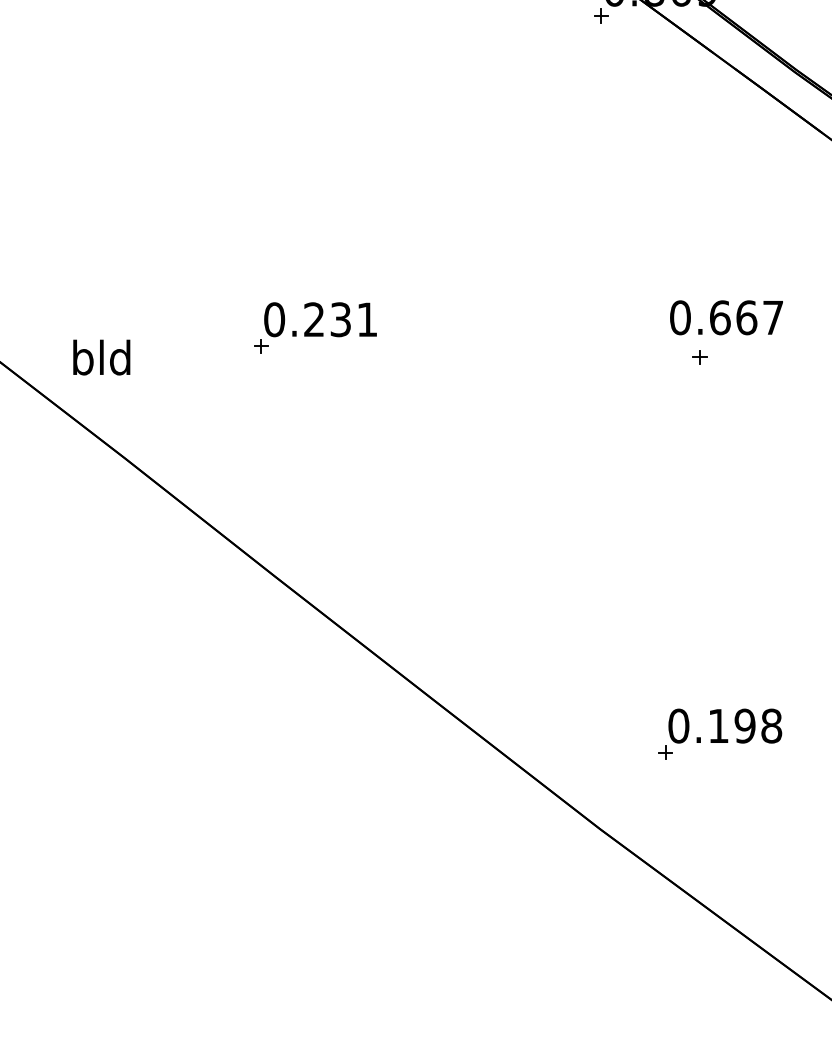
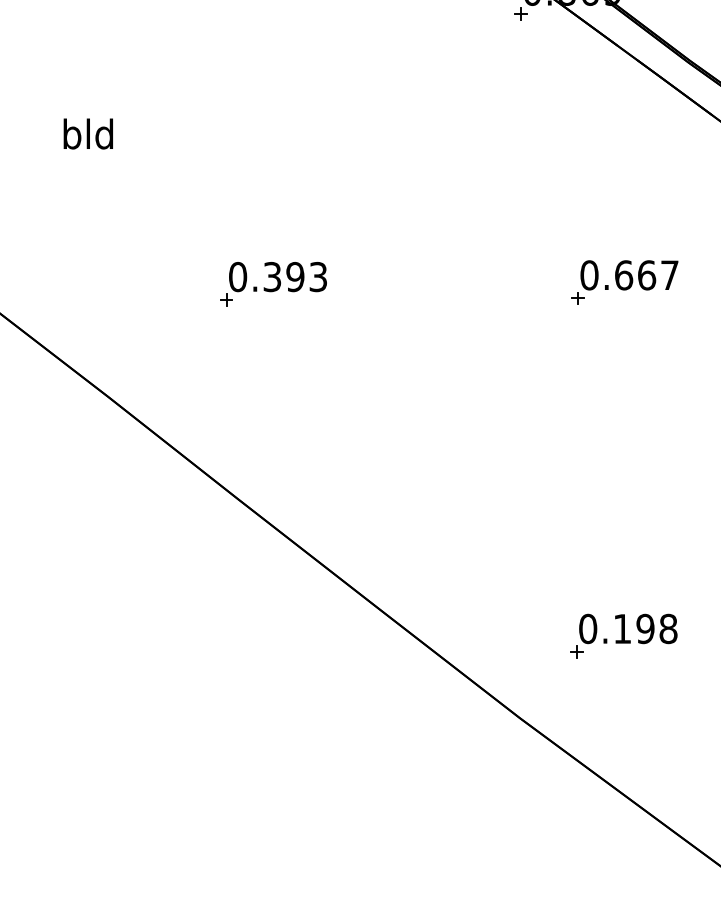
text: (340, 319) -> (295, 276), 0.231 -> 0.393
text: (101, 357) -> (88, 133), moved
part: (699, 357) -> (577, 298), moved

